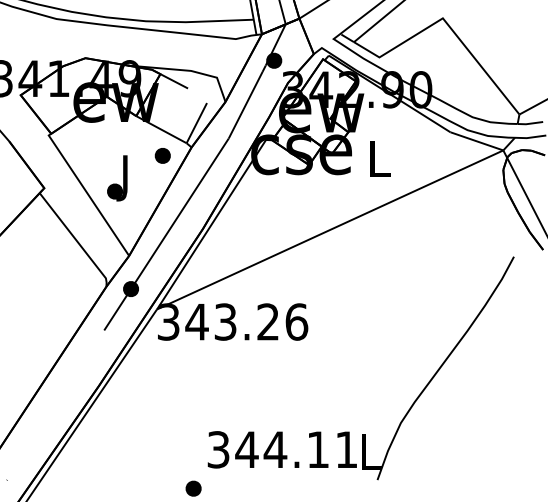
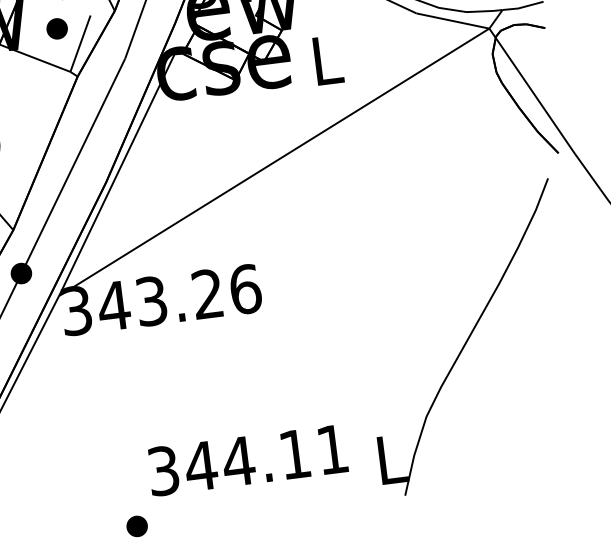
part: (162, 155) -> (56, 28), moved
part: (438, 368) -> (467, 338), moved

